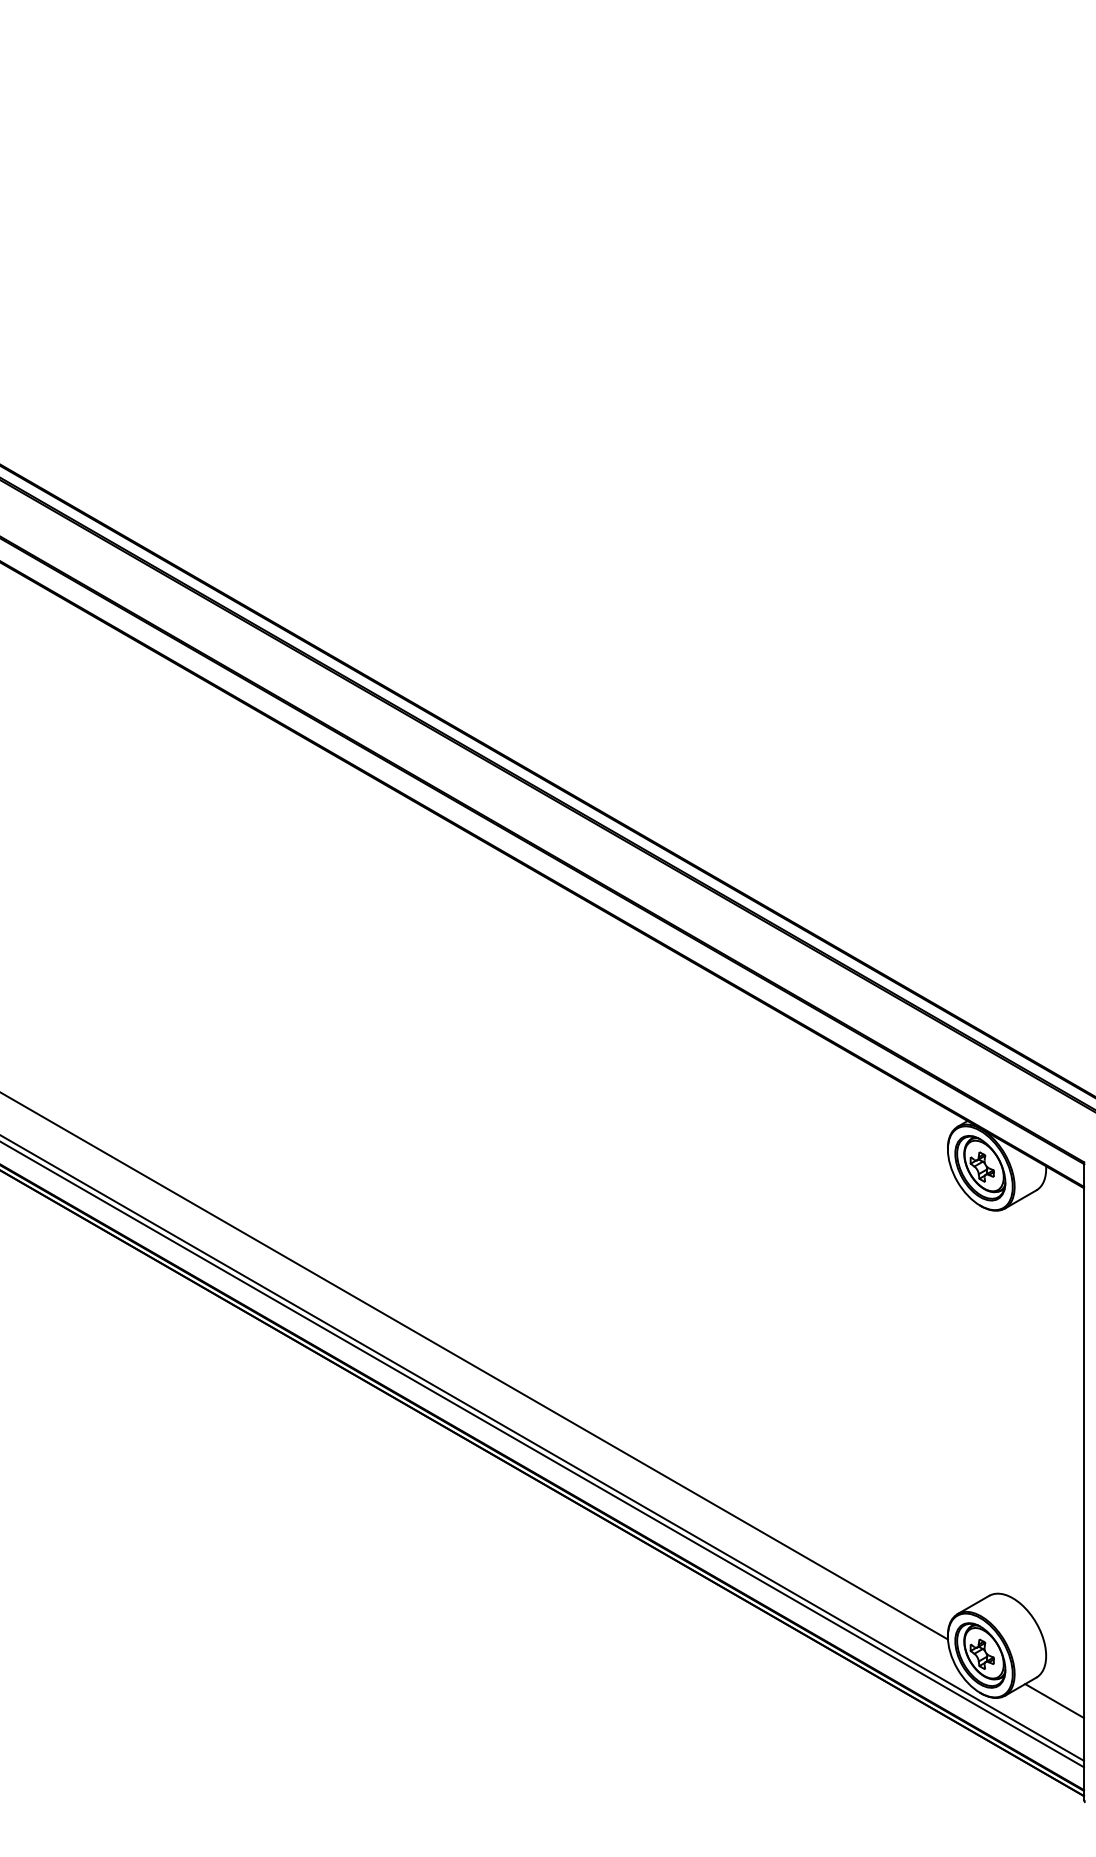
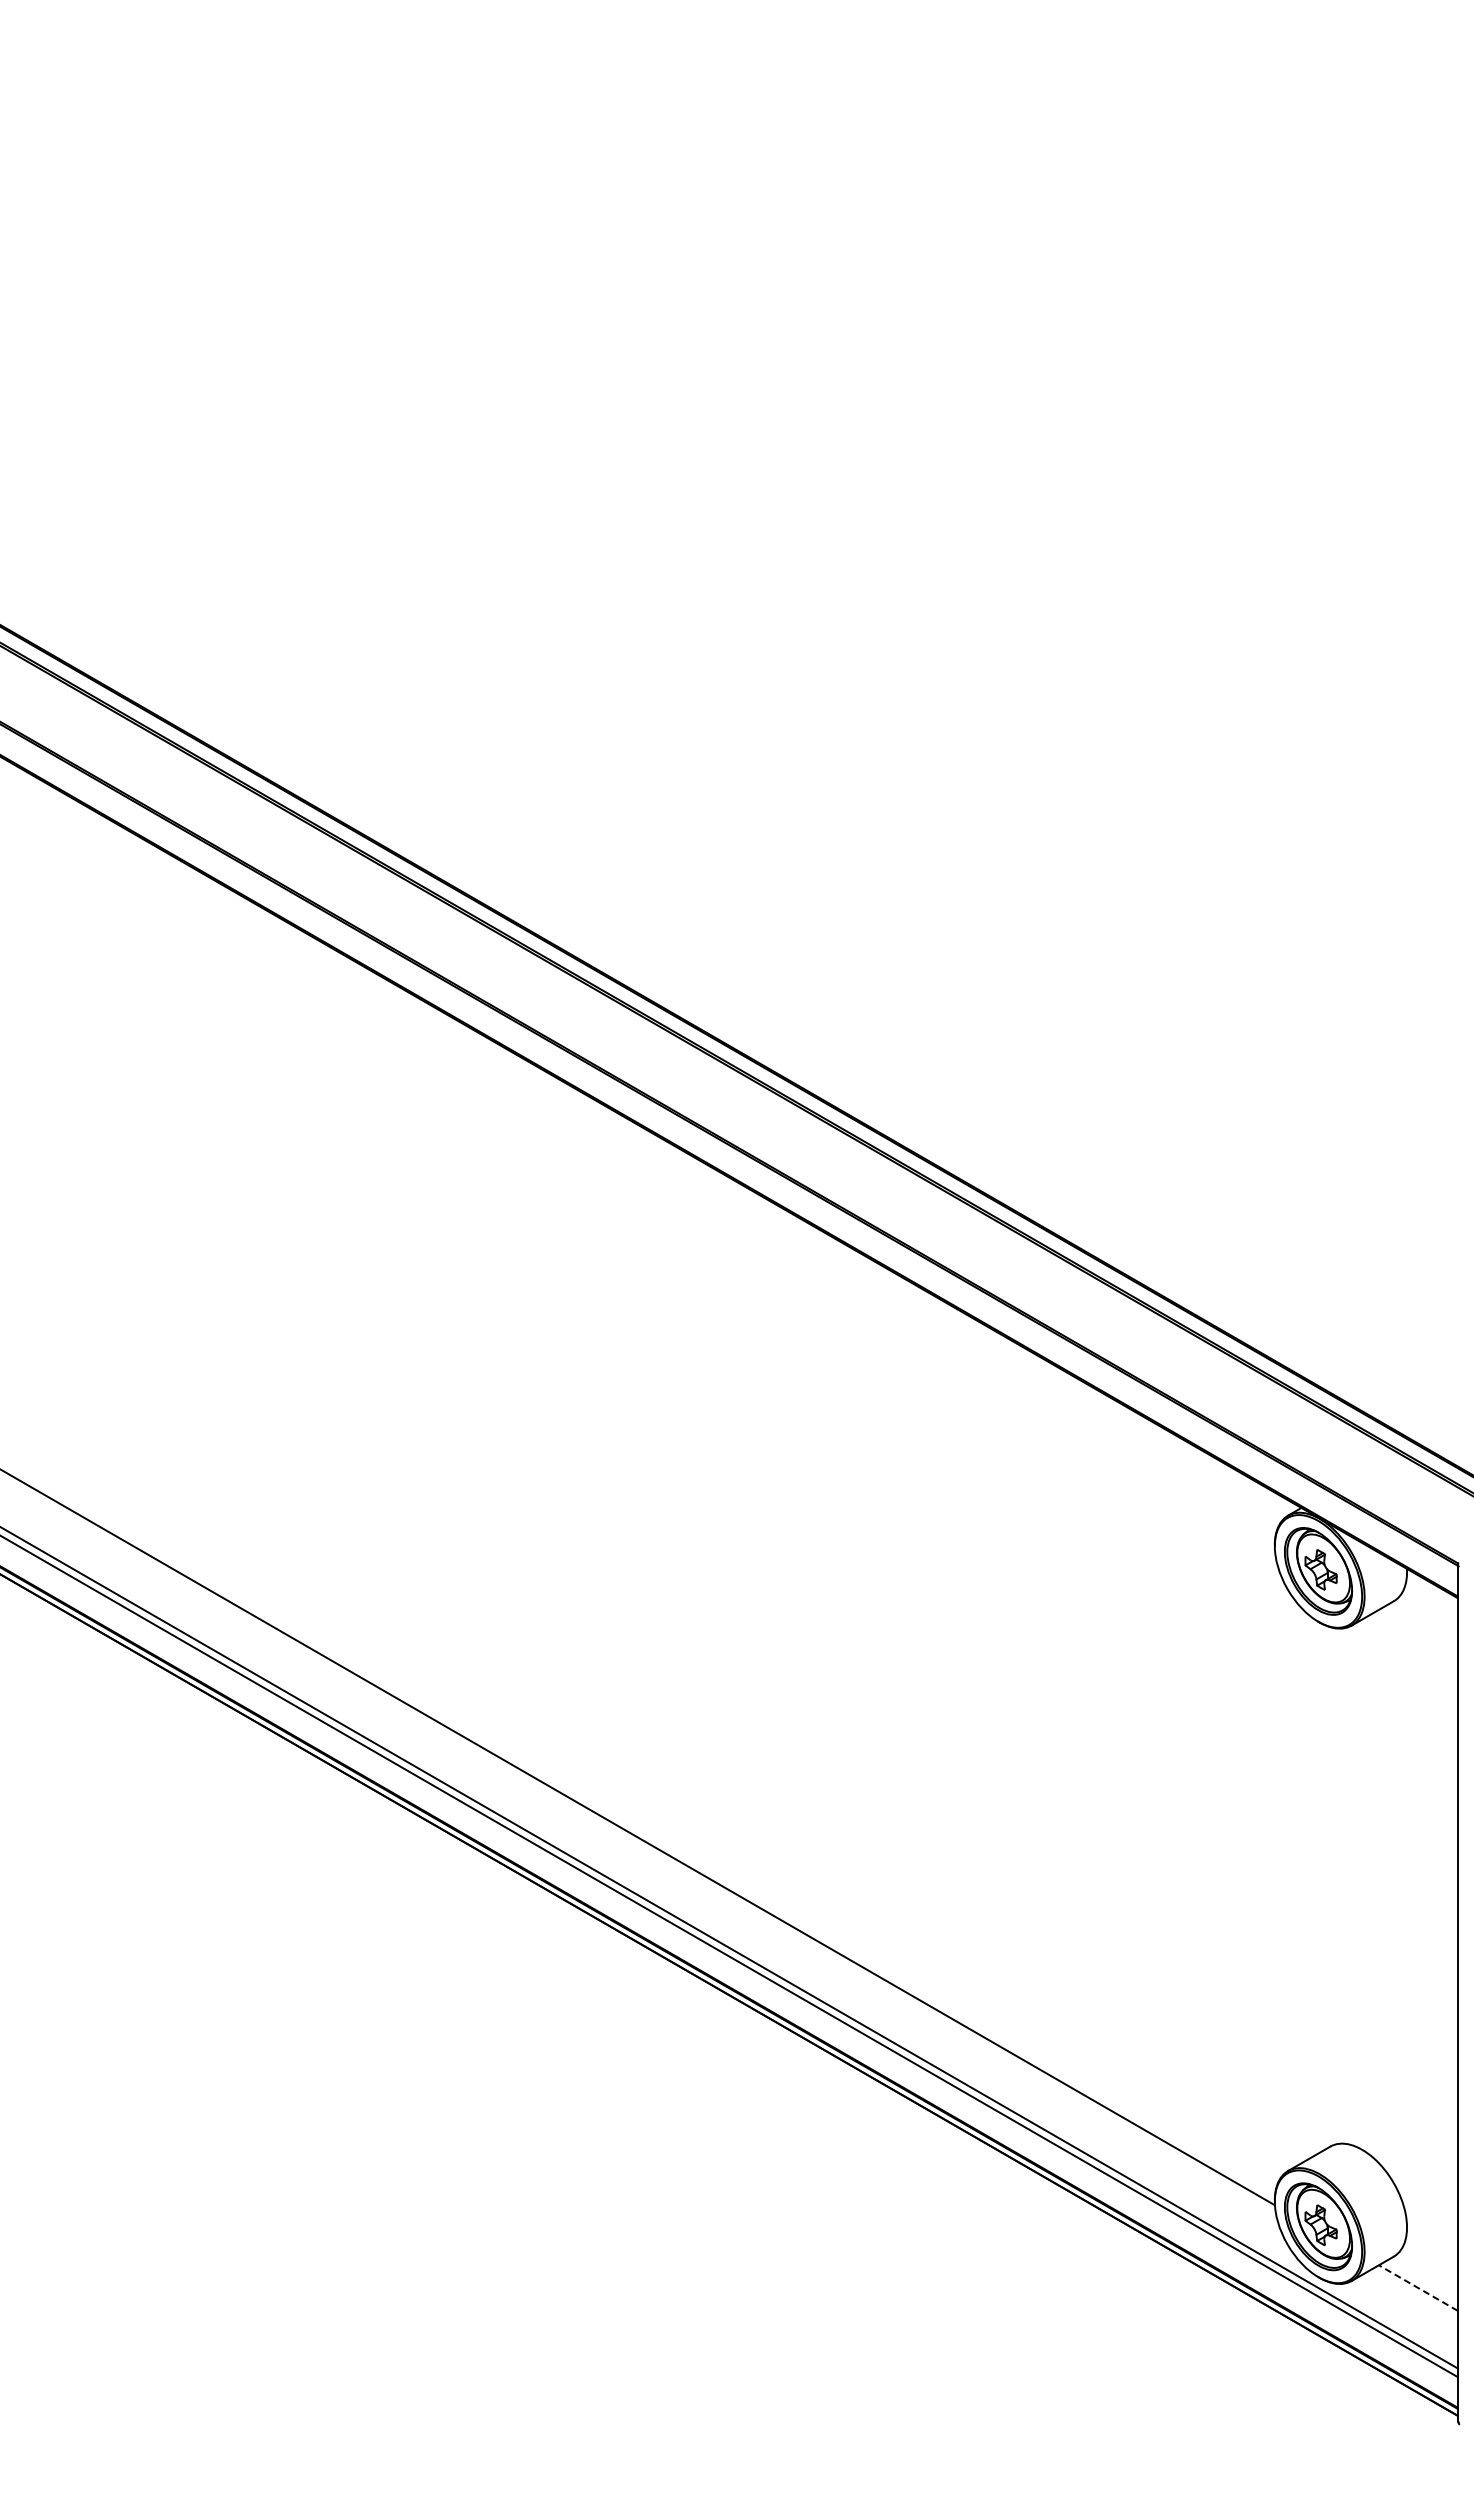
line: (1054, 1701) -> (1418, 2288), solid -> dashed

